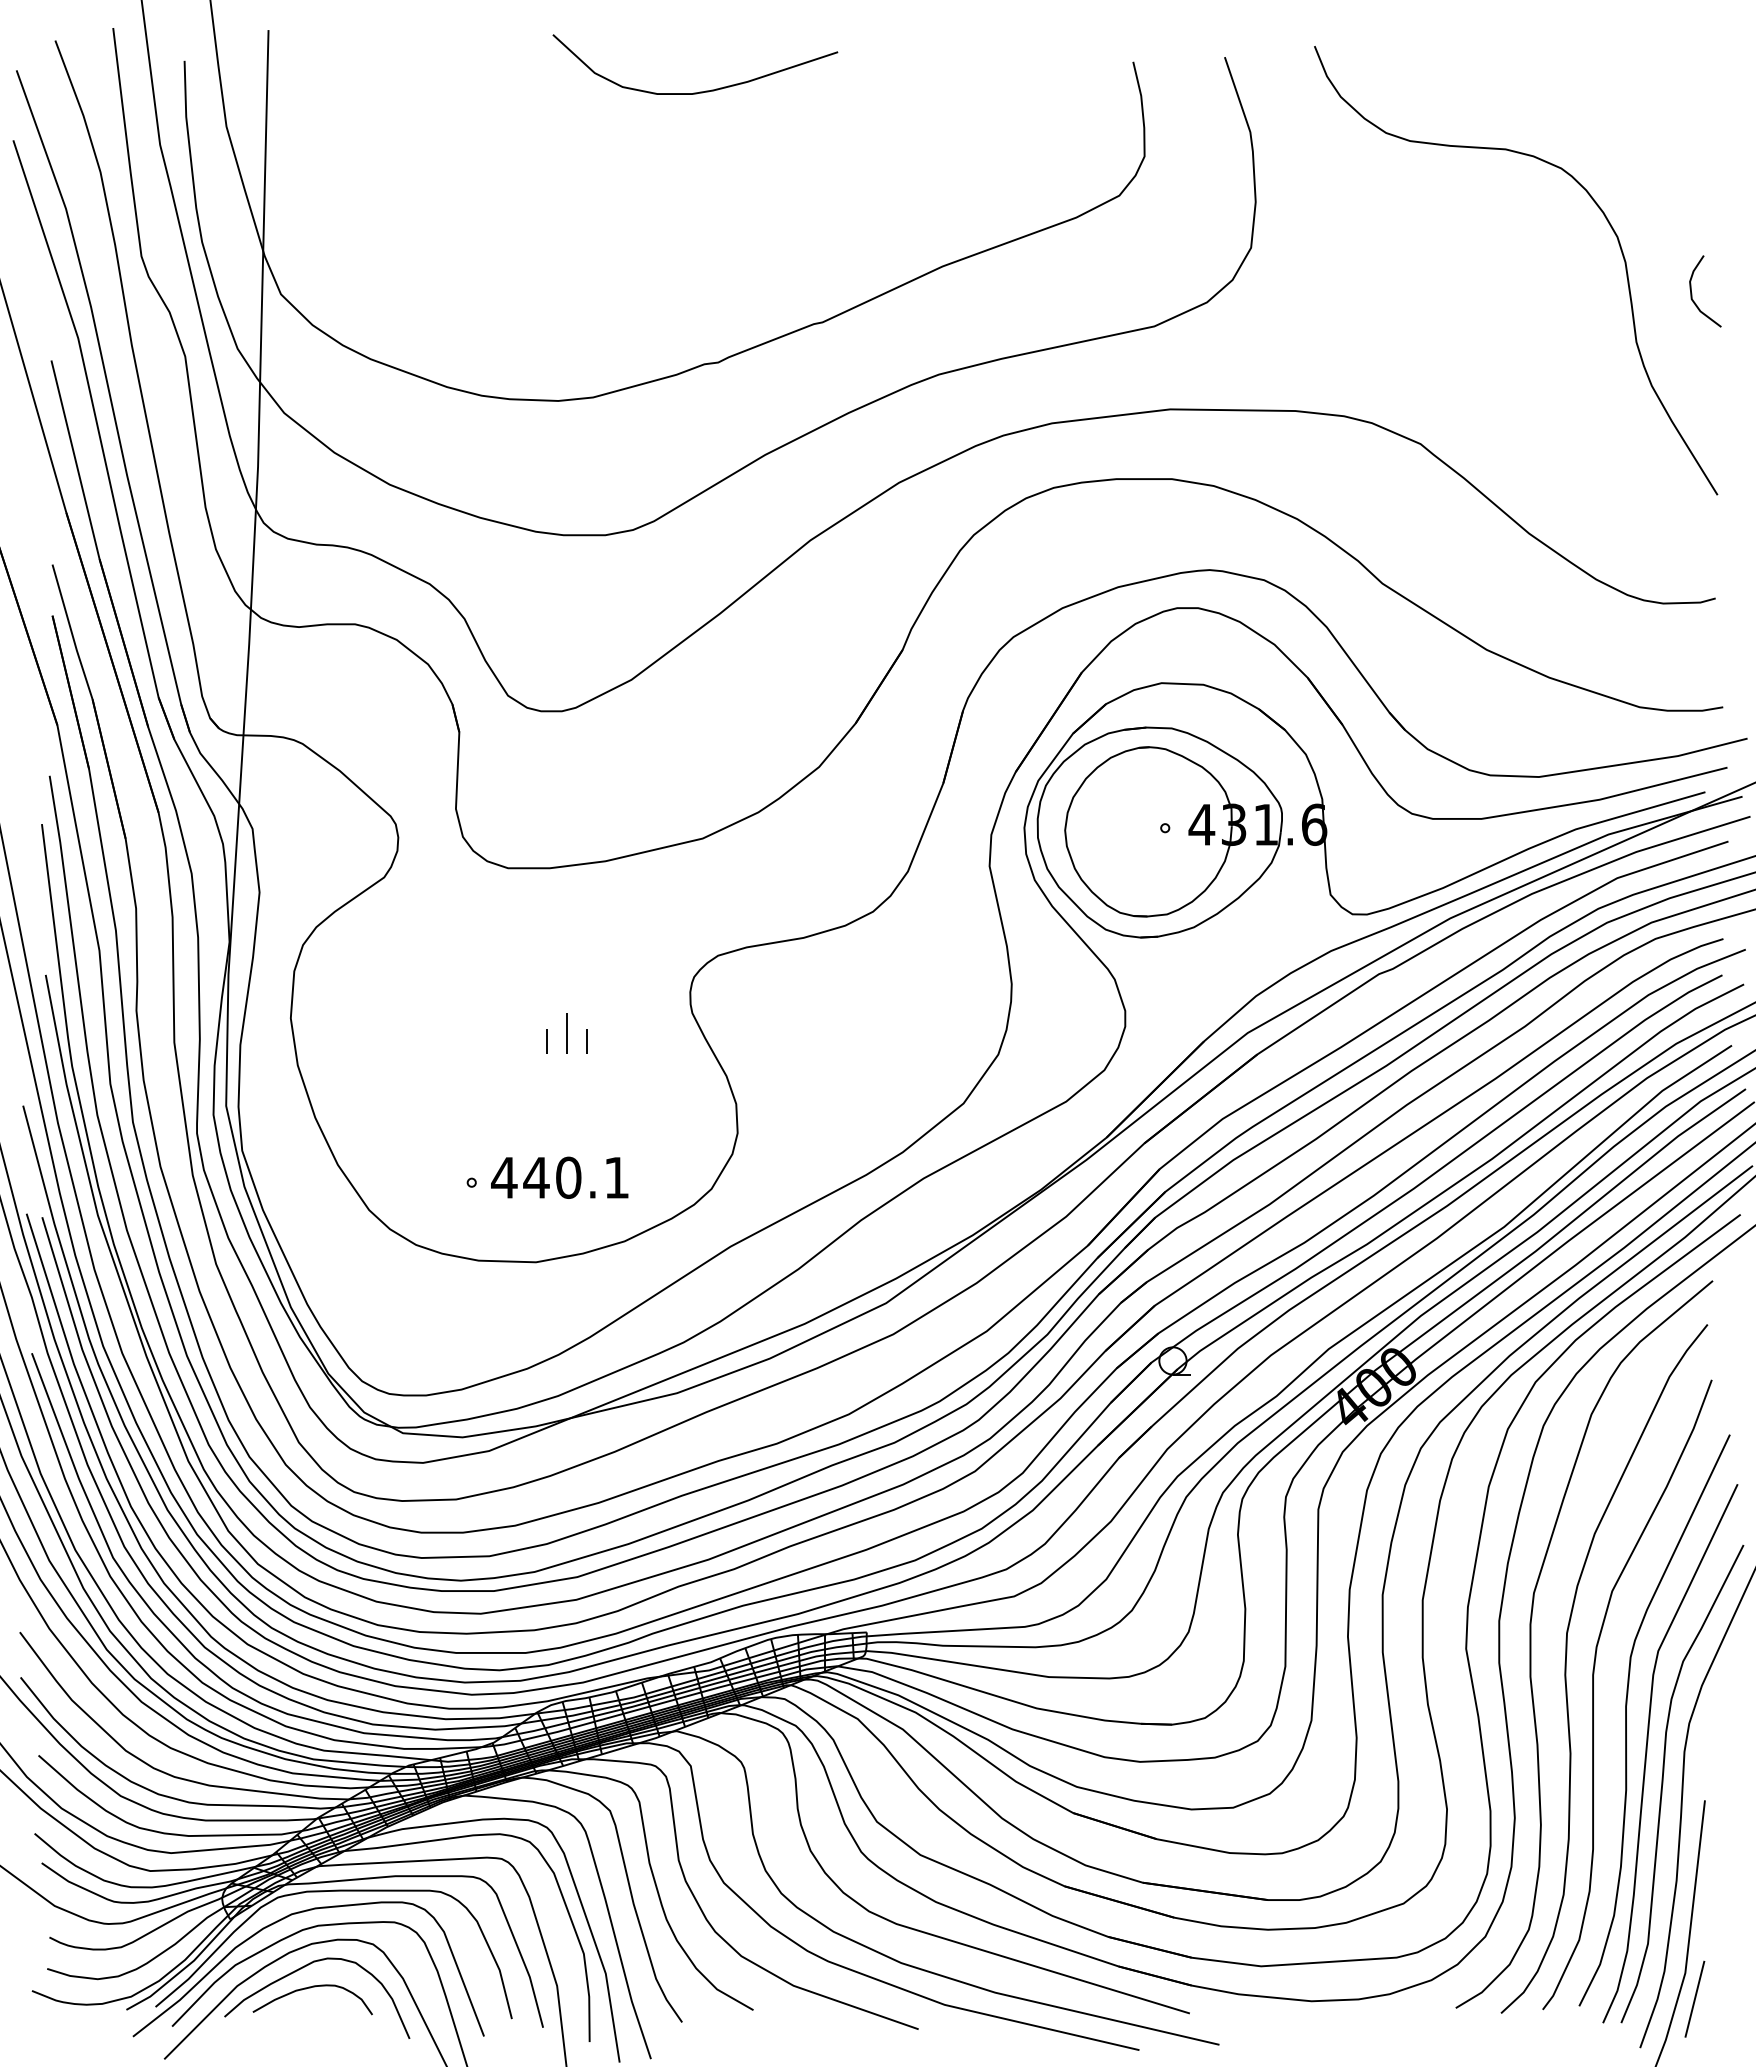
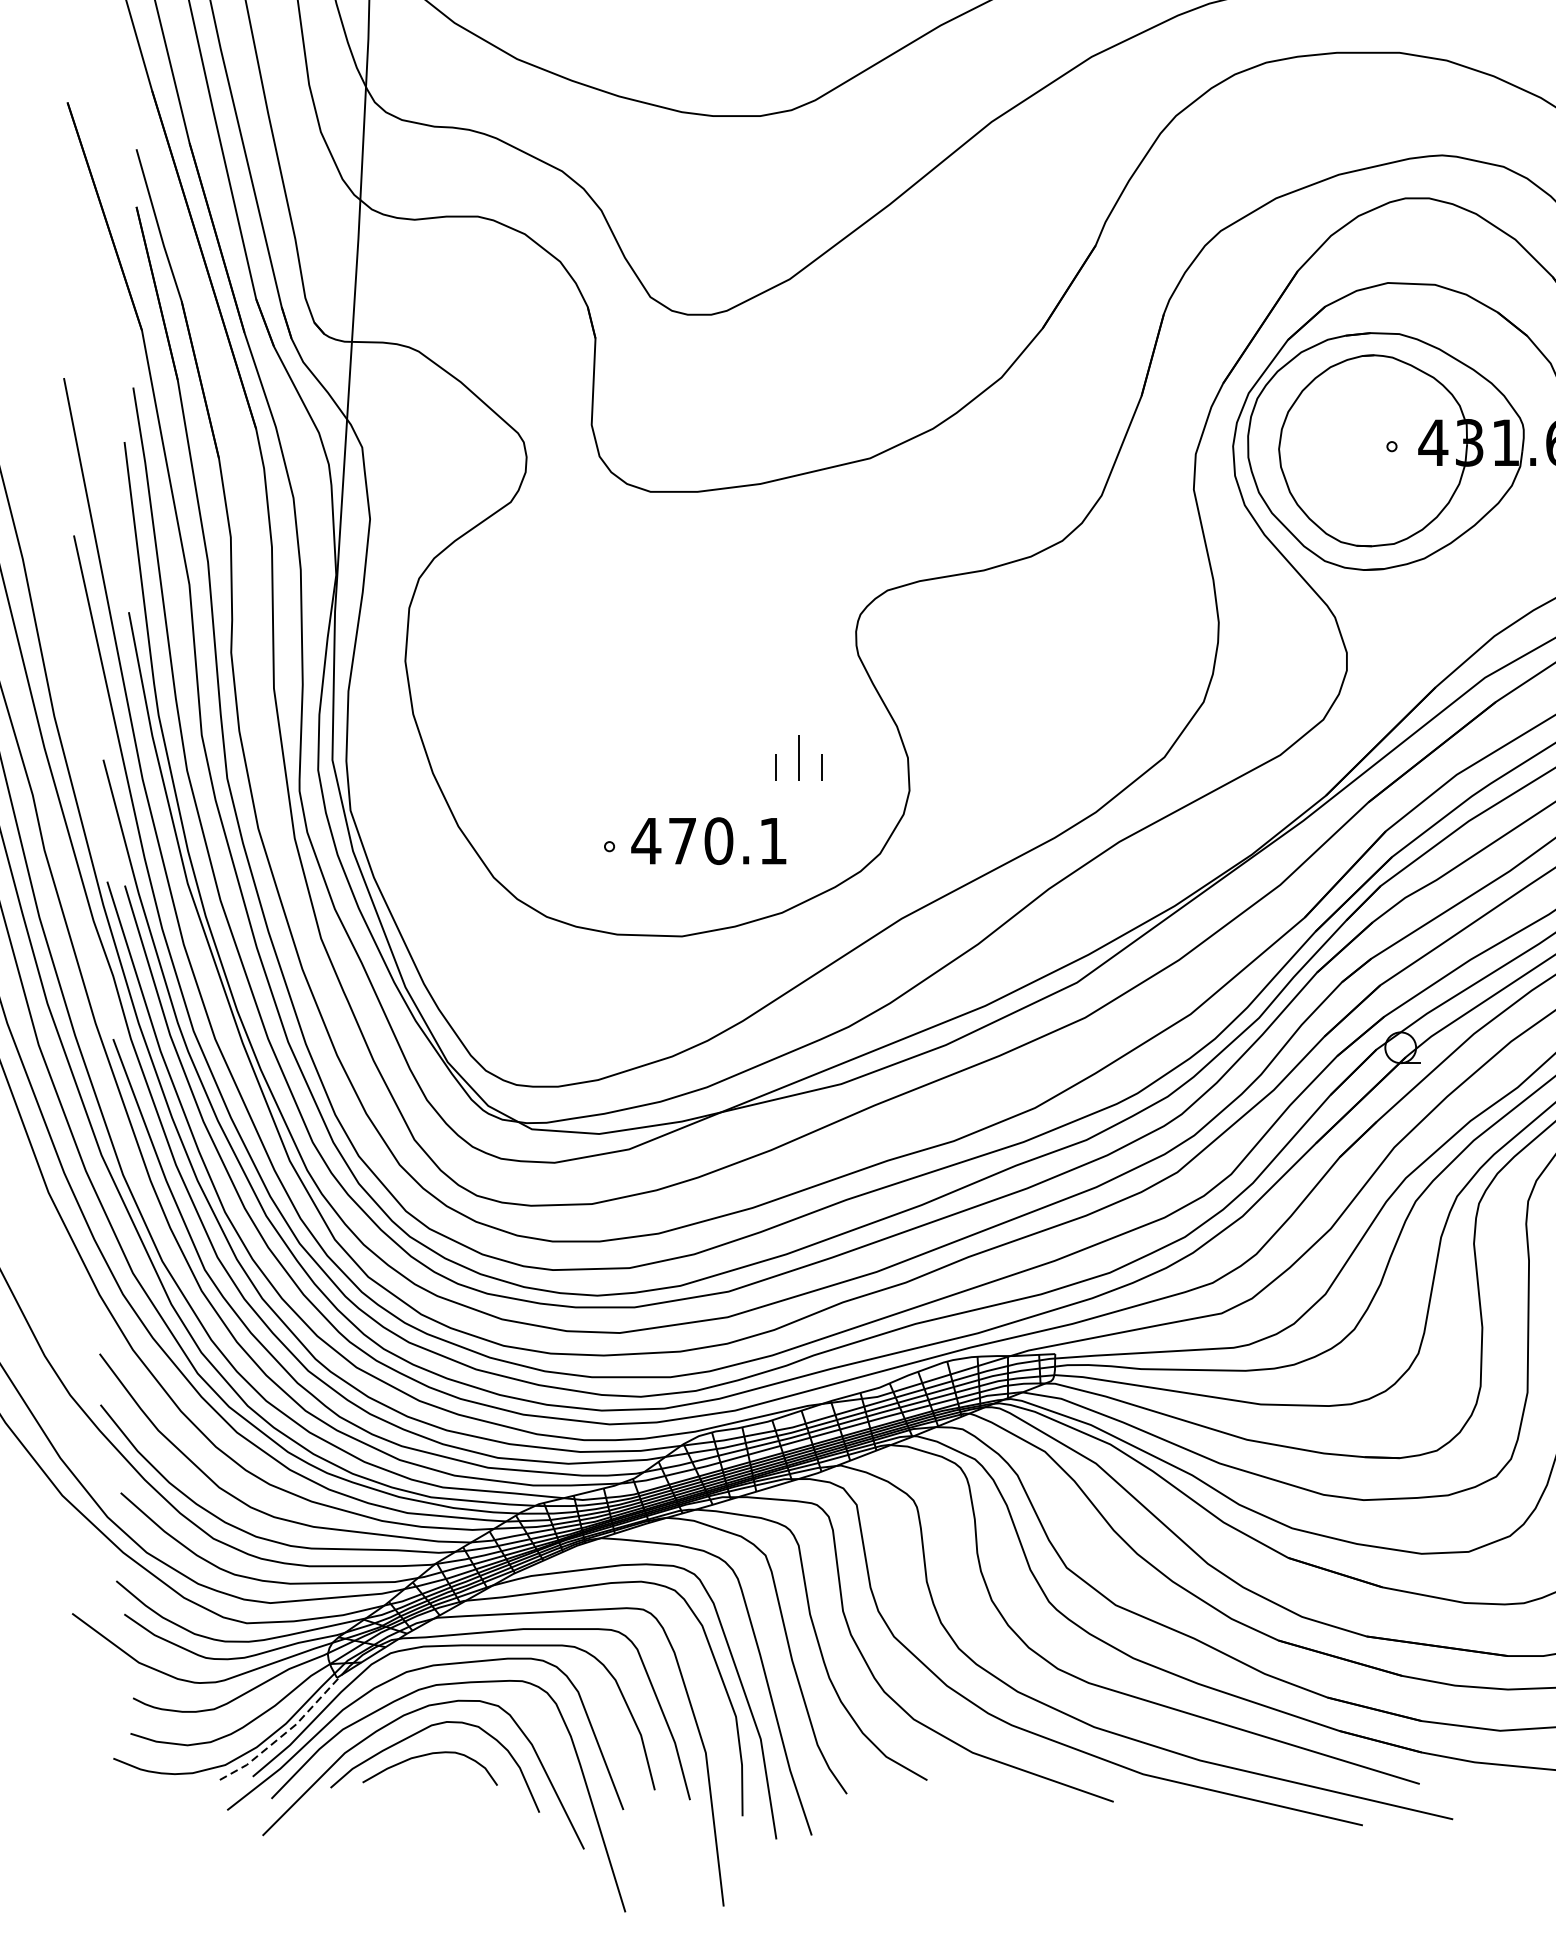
part: (566, 1033) -> (798, 758), moved
text: (536, 1177) -> (682, 840), 440.1 -> 470.1
line: (184, 1968) -> (285, 1733), solid -> dashed

